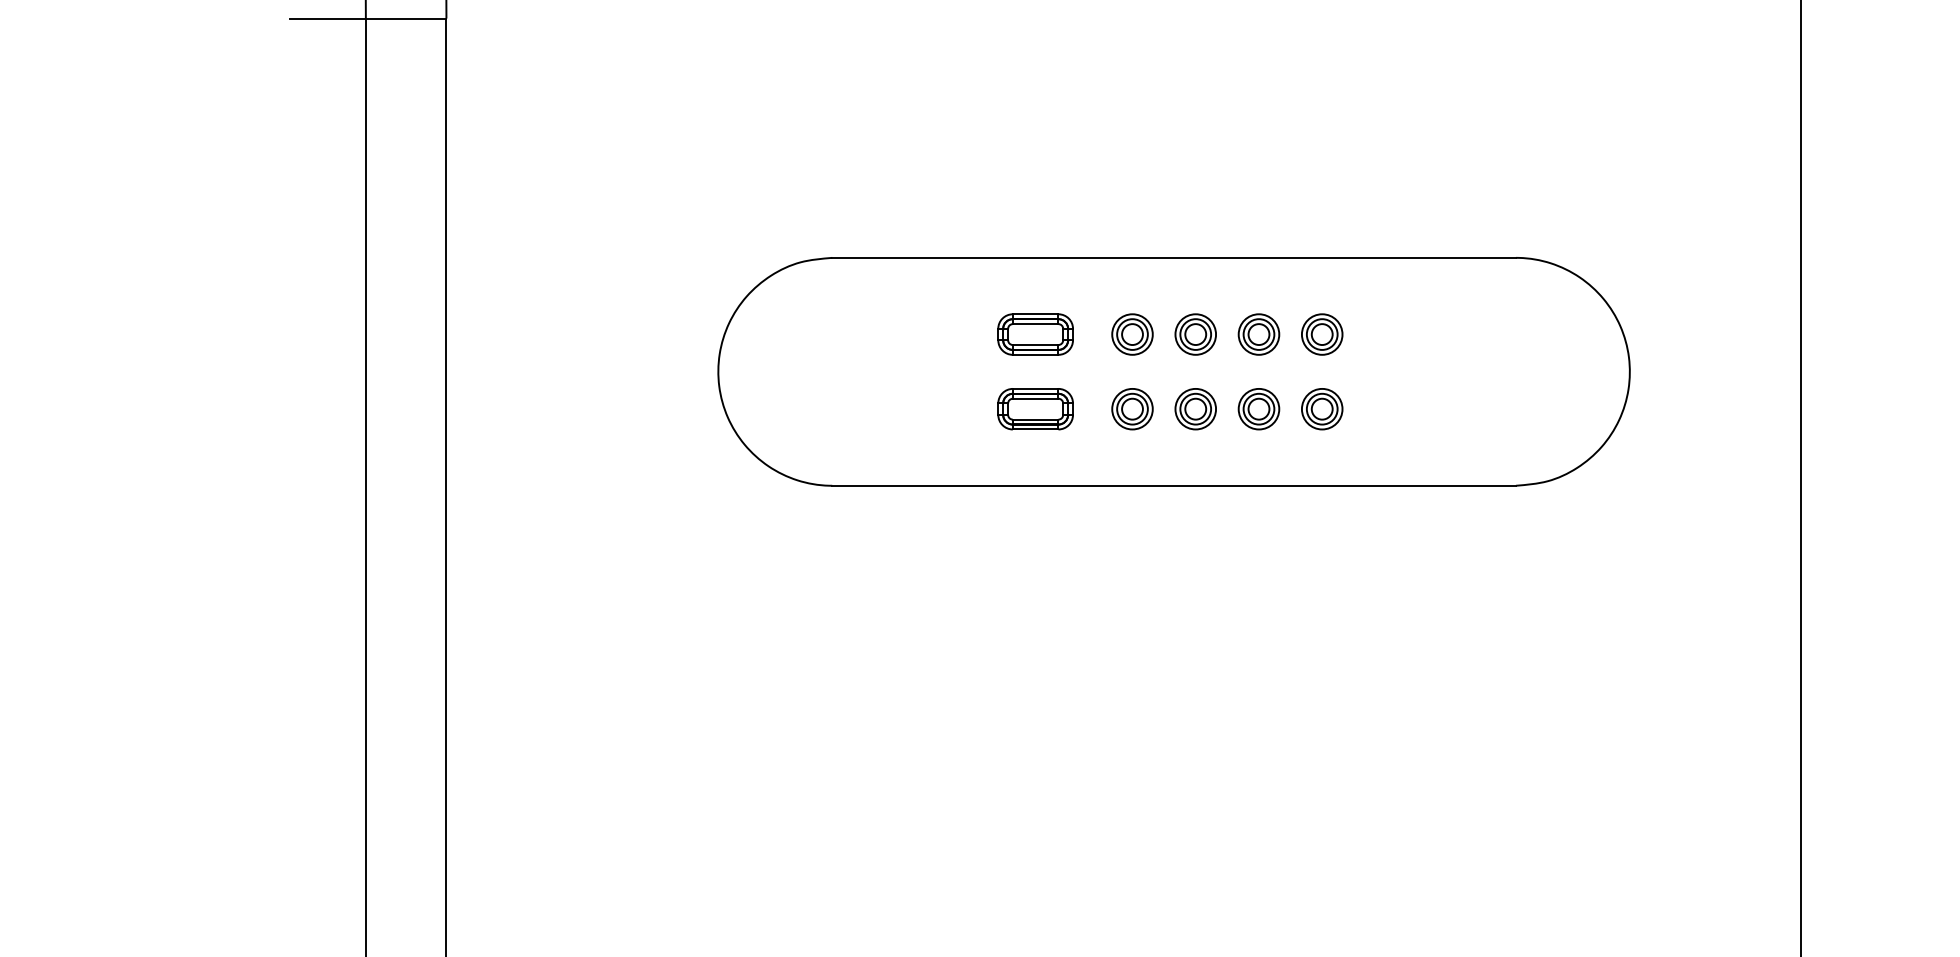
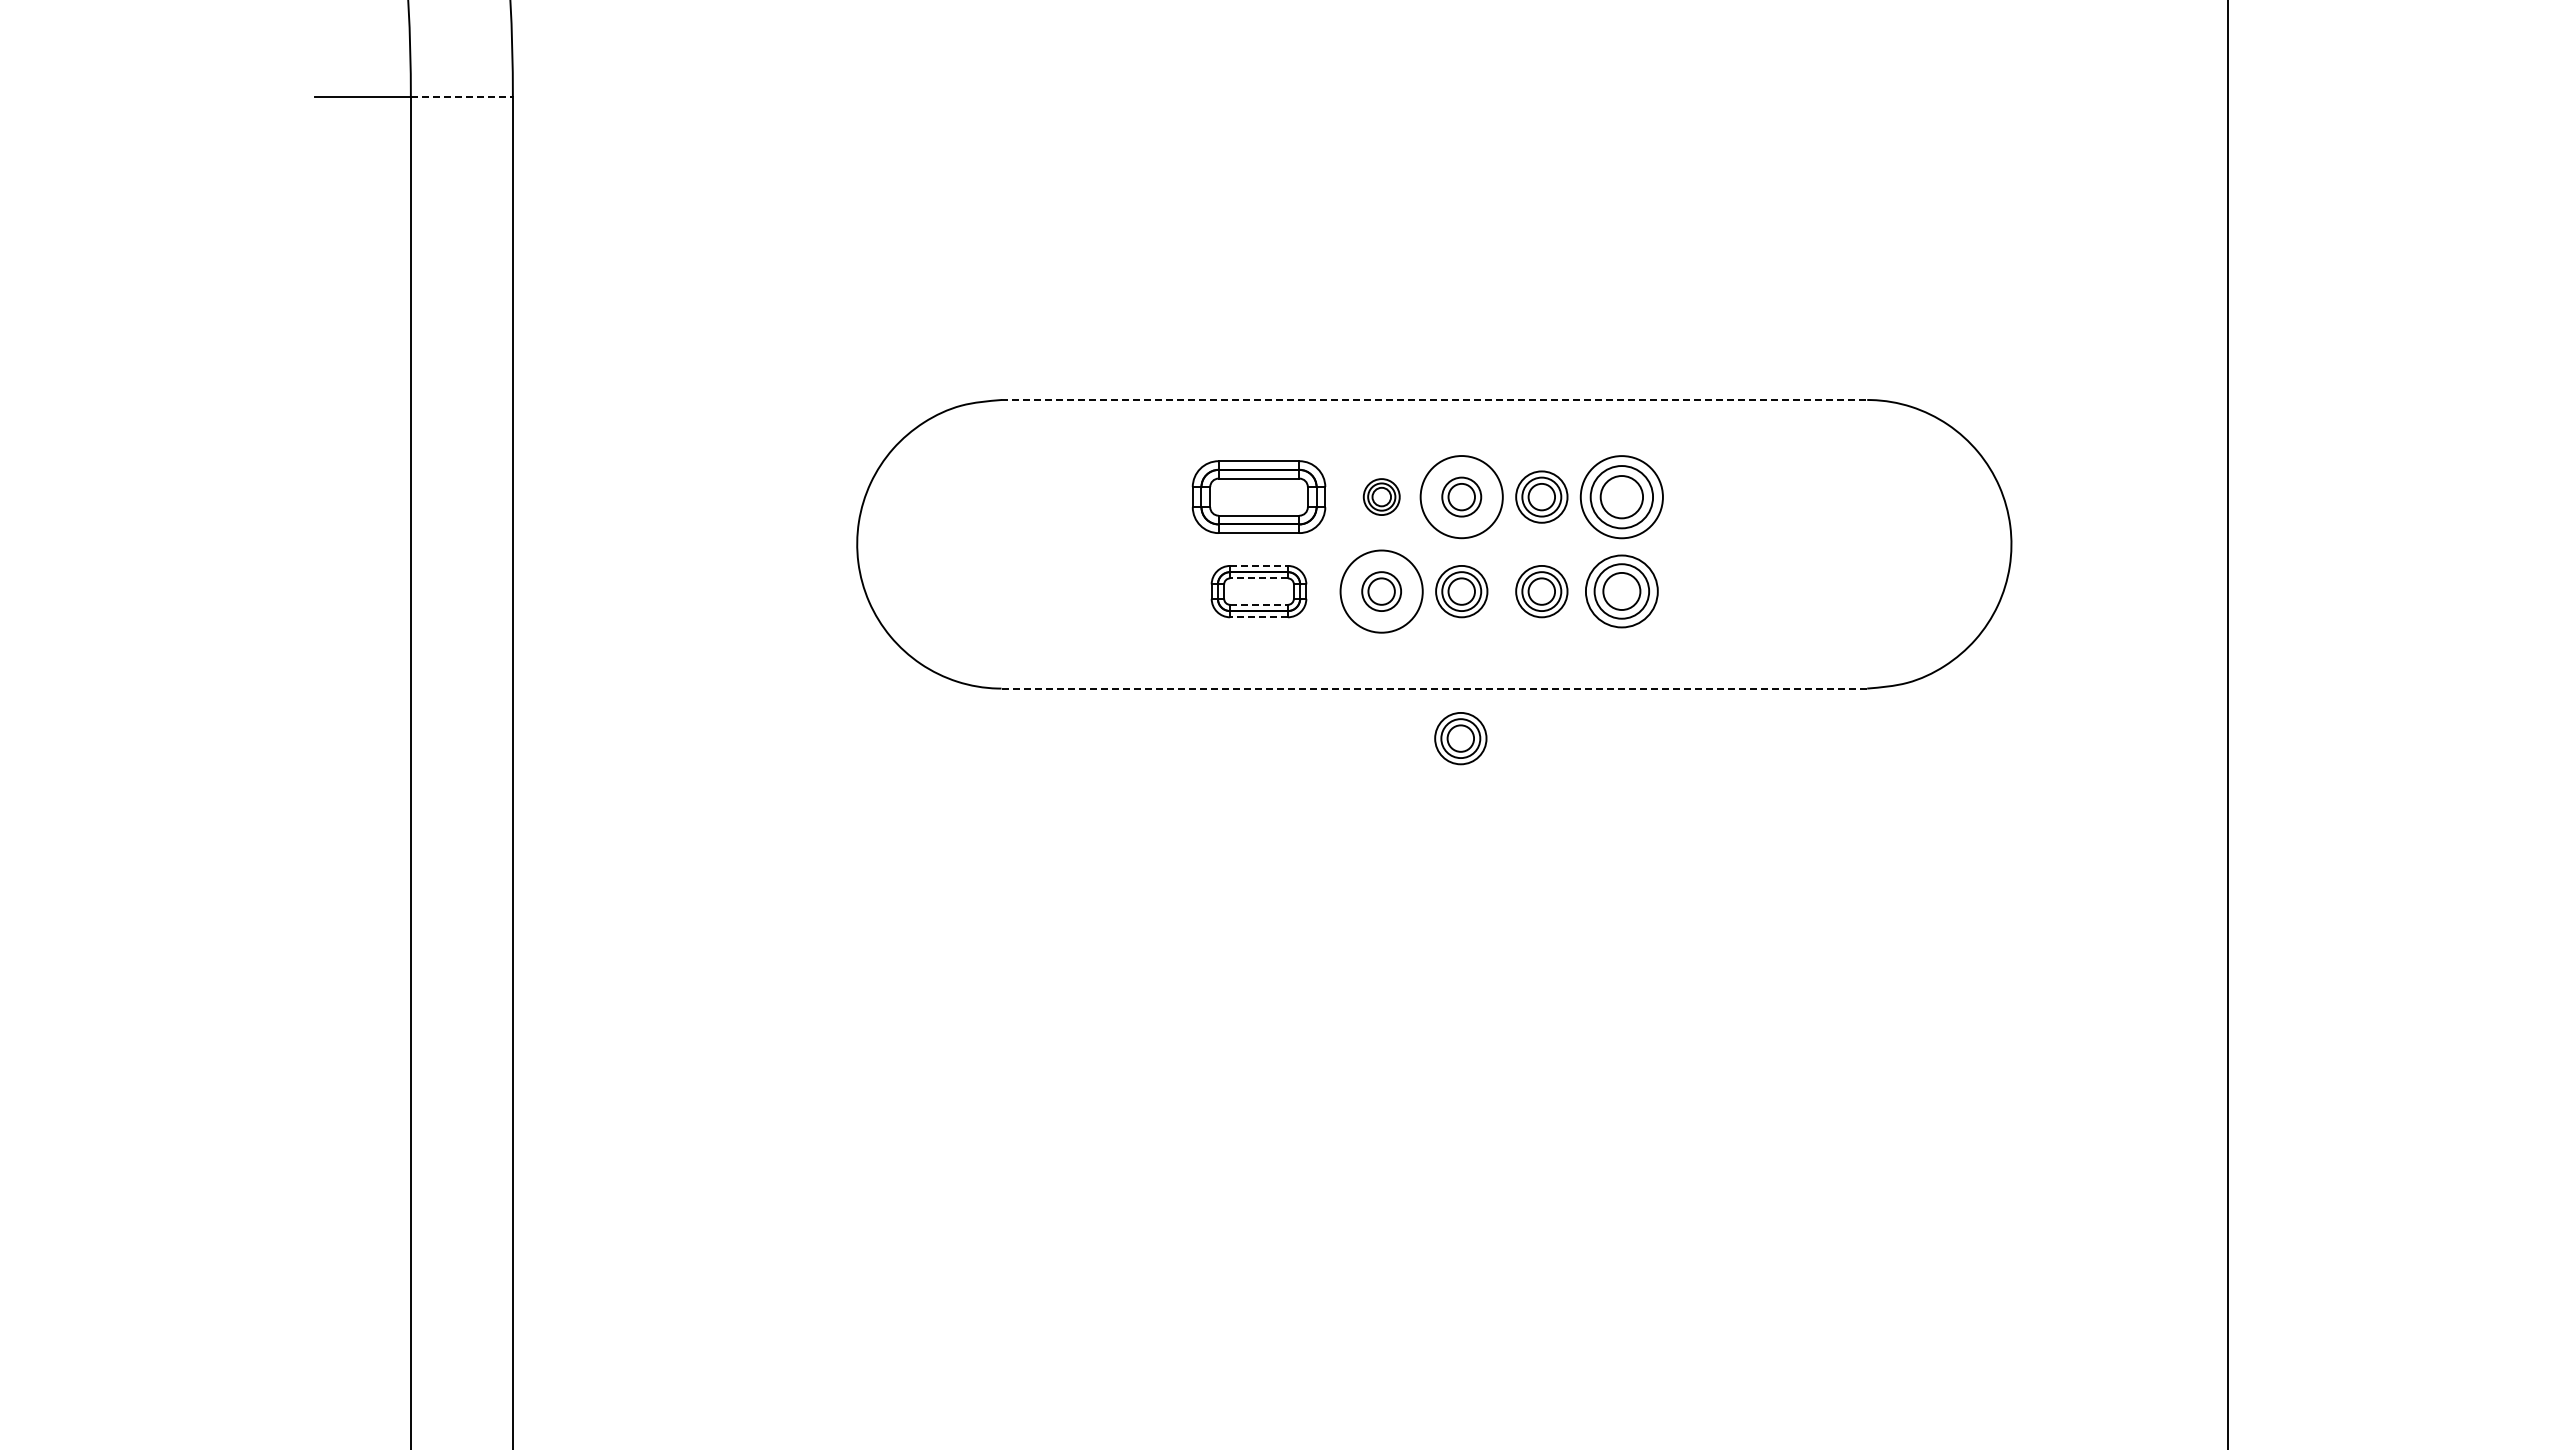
line: (406, 18) -> (462, 96), solid -> dashed
line: (1174, 258) -> (1434, 400), solid -> dashed
part: (1035, 334) -> (1258, 496), size x1.4
part: (1132, 334) -> (1381, 496), size x0.7
circle: (1195, 334) -> (1461, 496), size x1.6
part: (1321, 334) -> (1621, 496), size x1.6
line: (1036, 388) -> (1259, 565), solid -> dashed
line: (1036, 398) -> (1259, 578), solid -> dashed
circle: (1132, 409) -> (1381, 591), size x1.6
part: (1321, 409) -> (1621, 591), size x1.4
line: (1036, 419) -> (1259, 604), solid -> dashed
line: (1036, 429) -> (1259, 617), solid -> dashed
line: (1174, 485) -> (1434, 688), solid -> dashed
part: (1194, 525) -> (1460, 738), added

